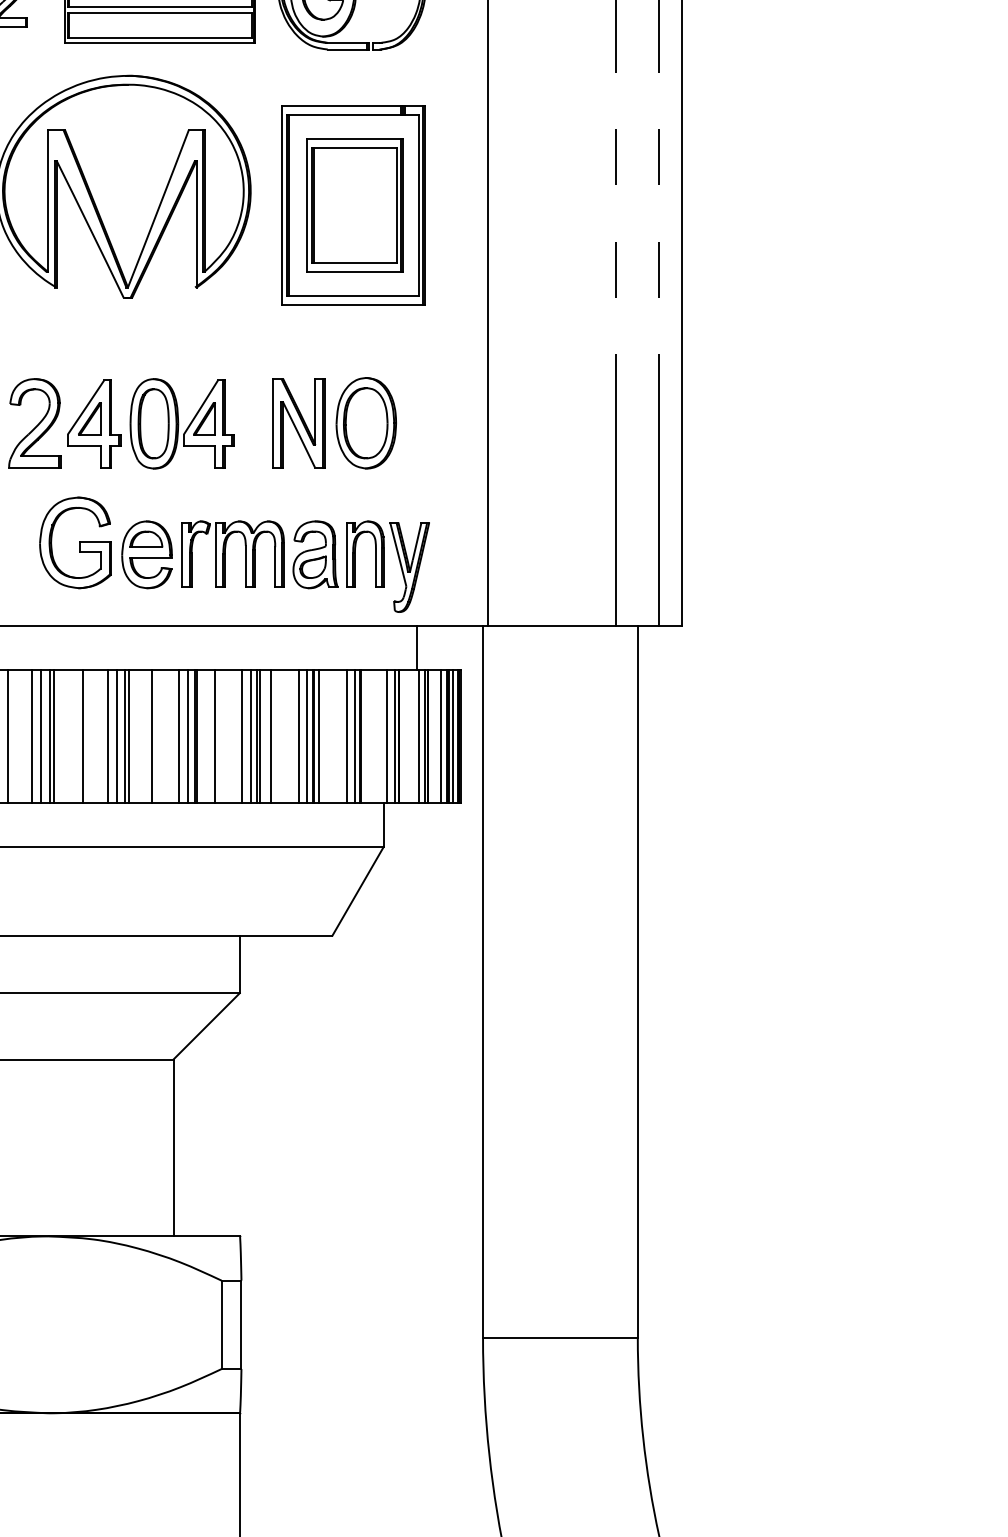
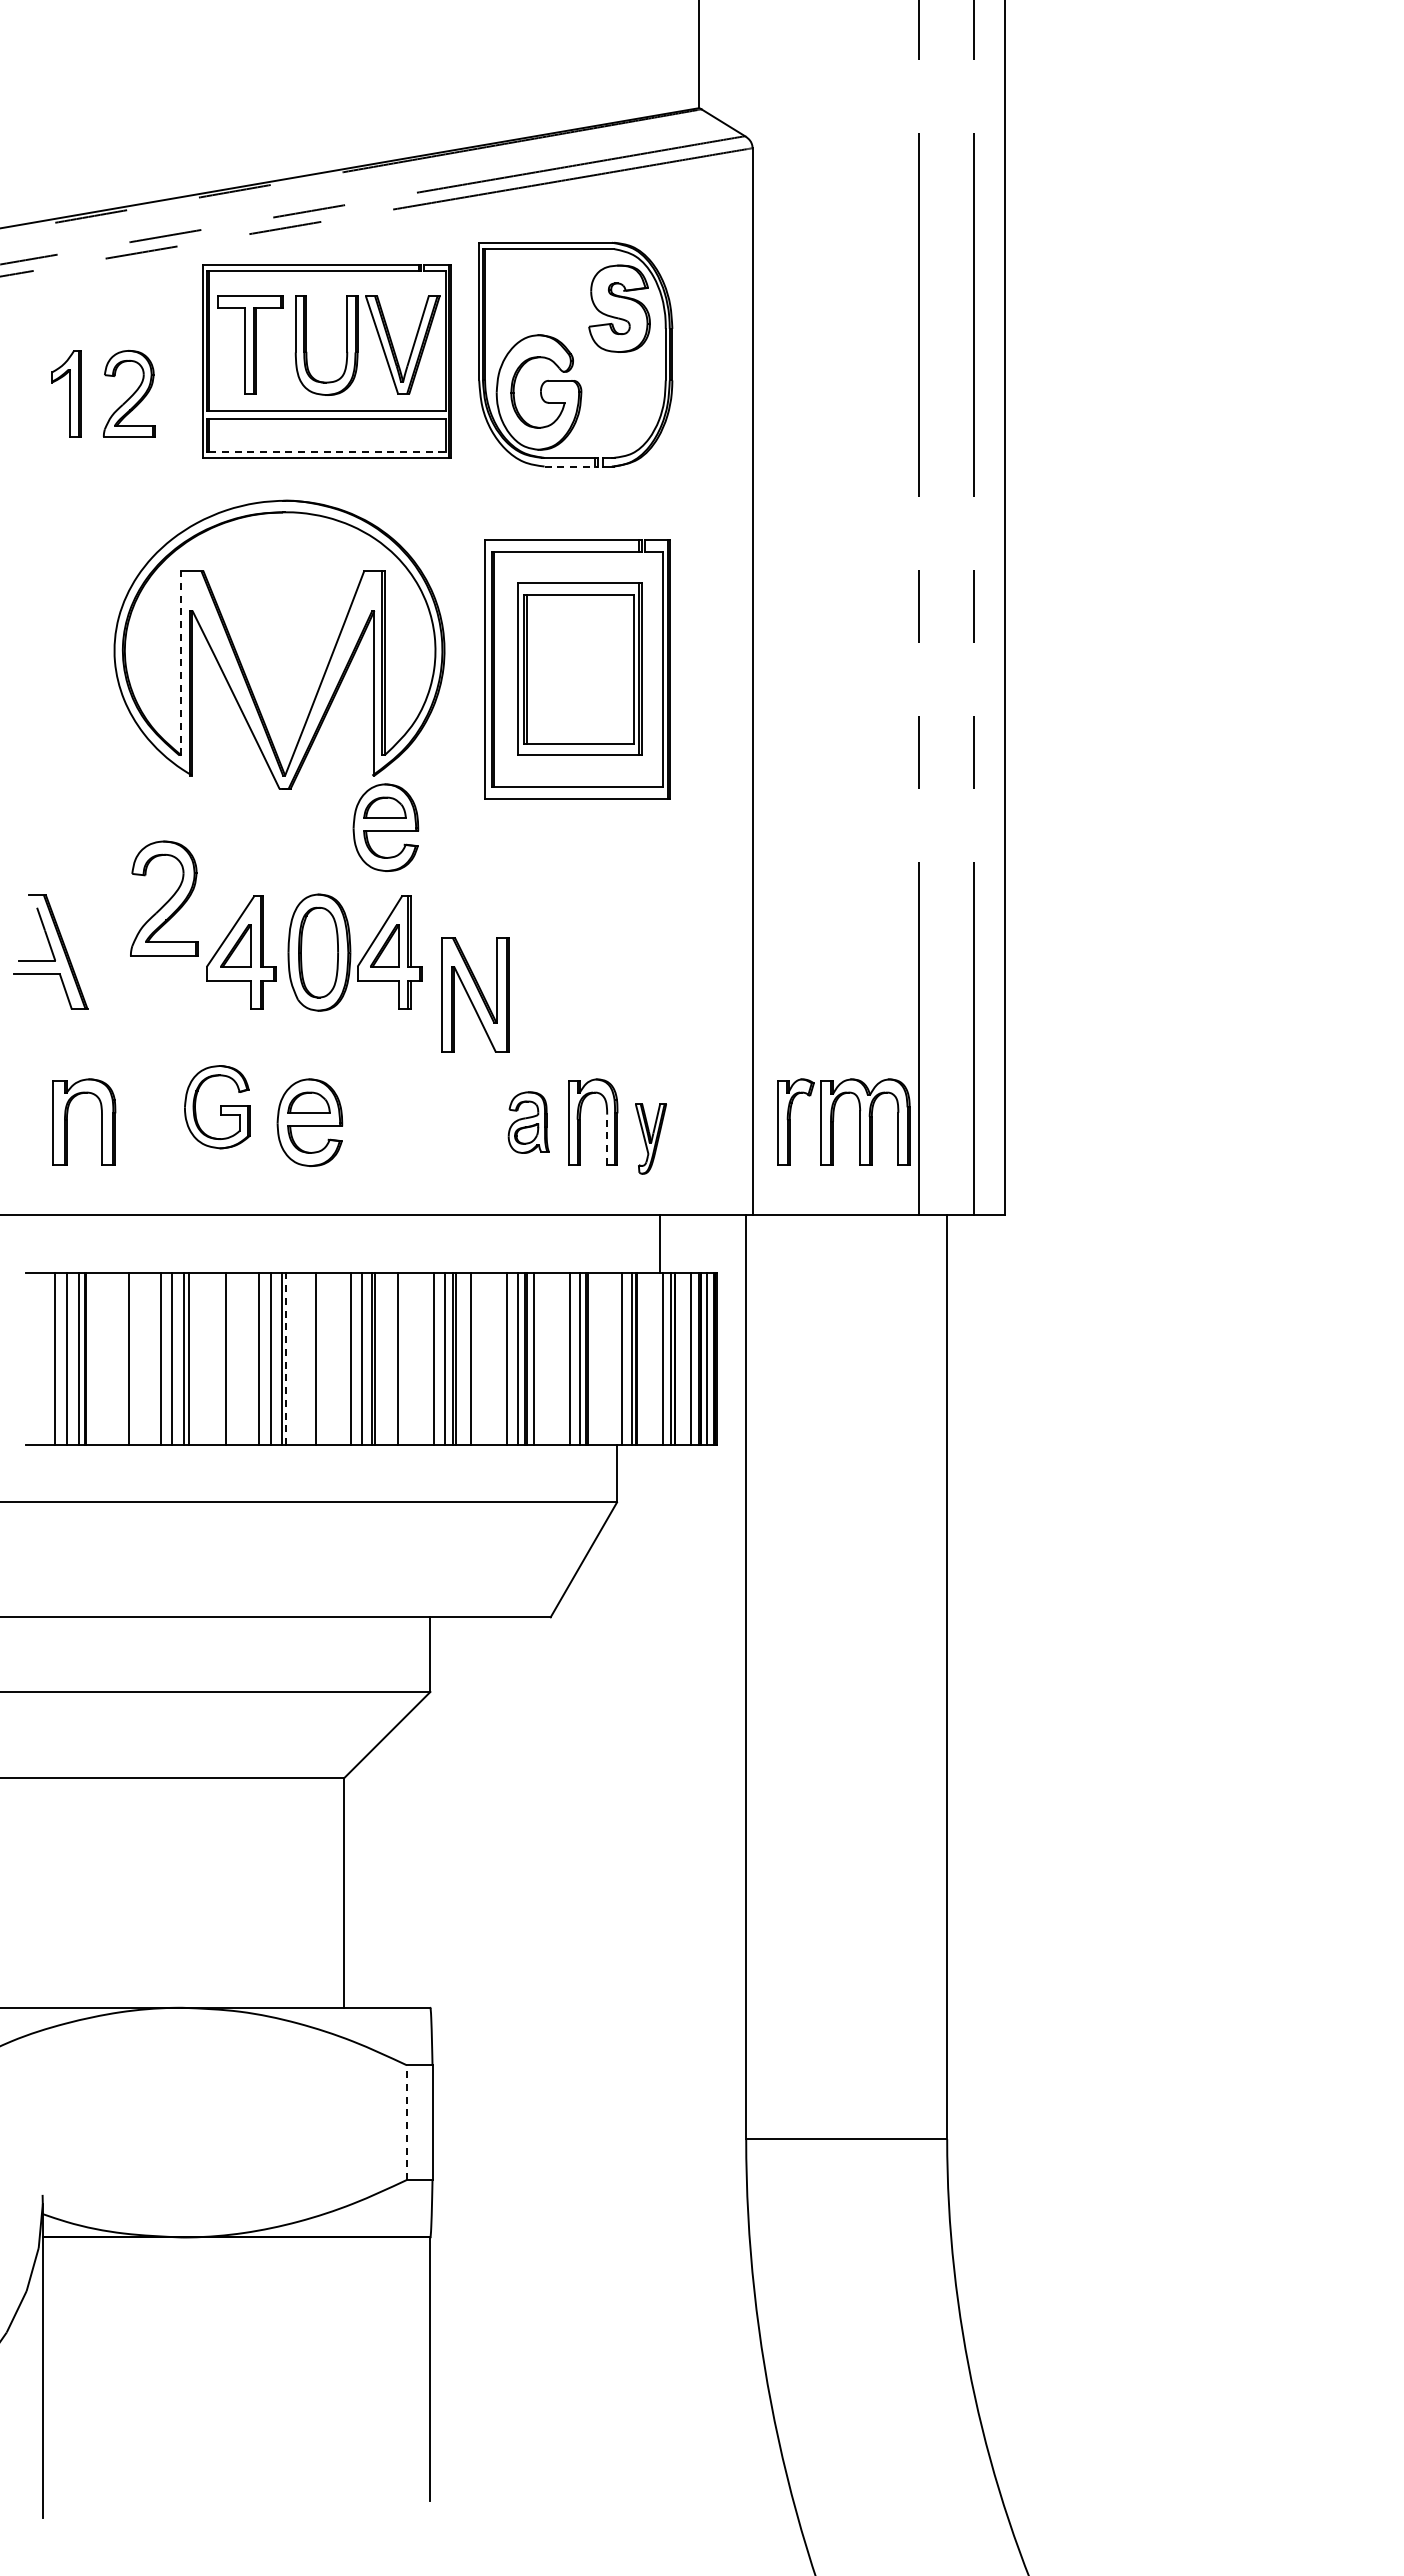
line: (160, 37) -> (327, 451), solid -> dashed
line: (348, 49) -> (571, 466), solid -> dashed
line: (48, 200) -> (181, 662), solid -> dashed
part: (205, 327) -> (385, 827), added
part: (35, 422) -> (164, 898), moved
part: (299, 422) -> (475, 994), moved
part: (366, 422) -> (594, 951), removed
part: (75, 542) -> (217, 1106), size x0.7
part: (226, 551) -> (834, 1118), moved
part: (315, 554) -> (528, 1122), size x0.7
part: (409, 566) -> (650, 1138), size x0.6
line: (376, 567) -> (607, 1139), solid -> dashed
line: (129, 736) -> (286, 1358), solid -> dashed
line: (221, 1324) -> (406, 2122), solid -> dashed

